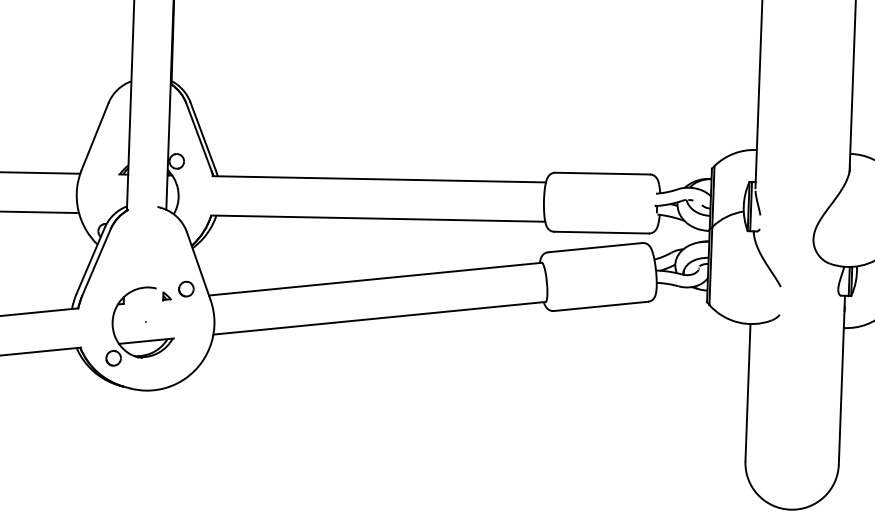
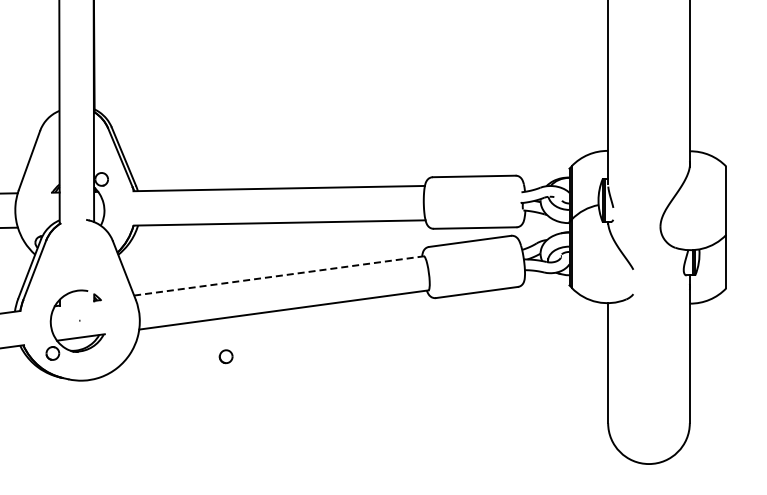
line: (375, 278) -> (279, 275), solid -> dashed
part: (185, 288) -> (225, 356), moved

